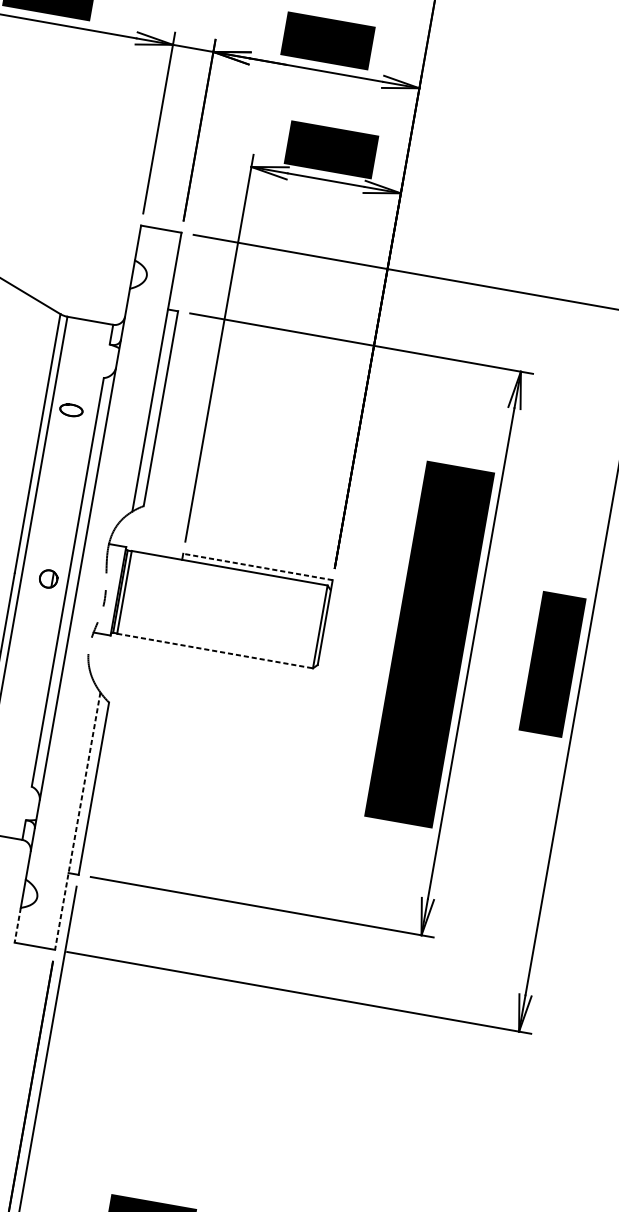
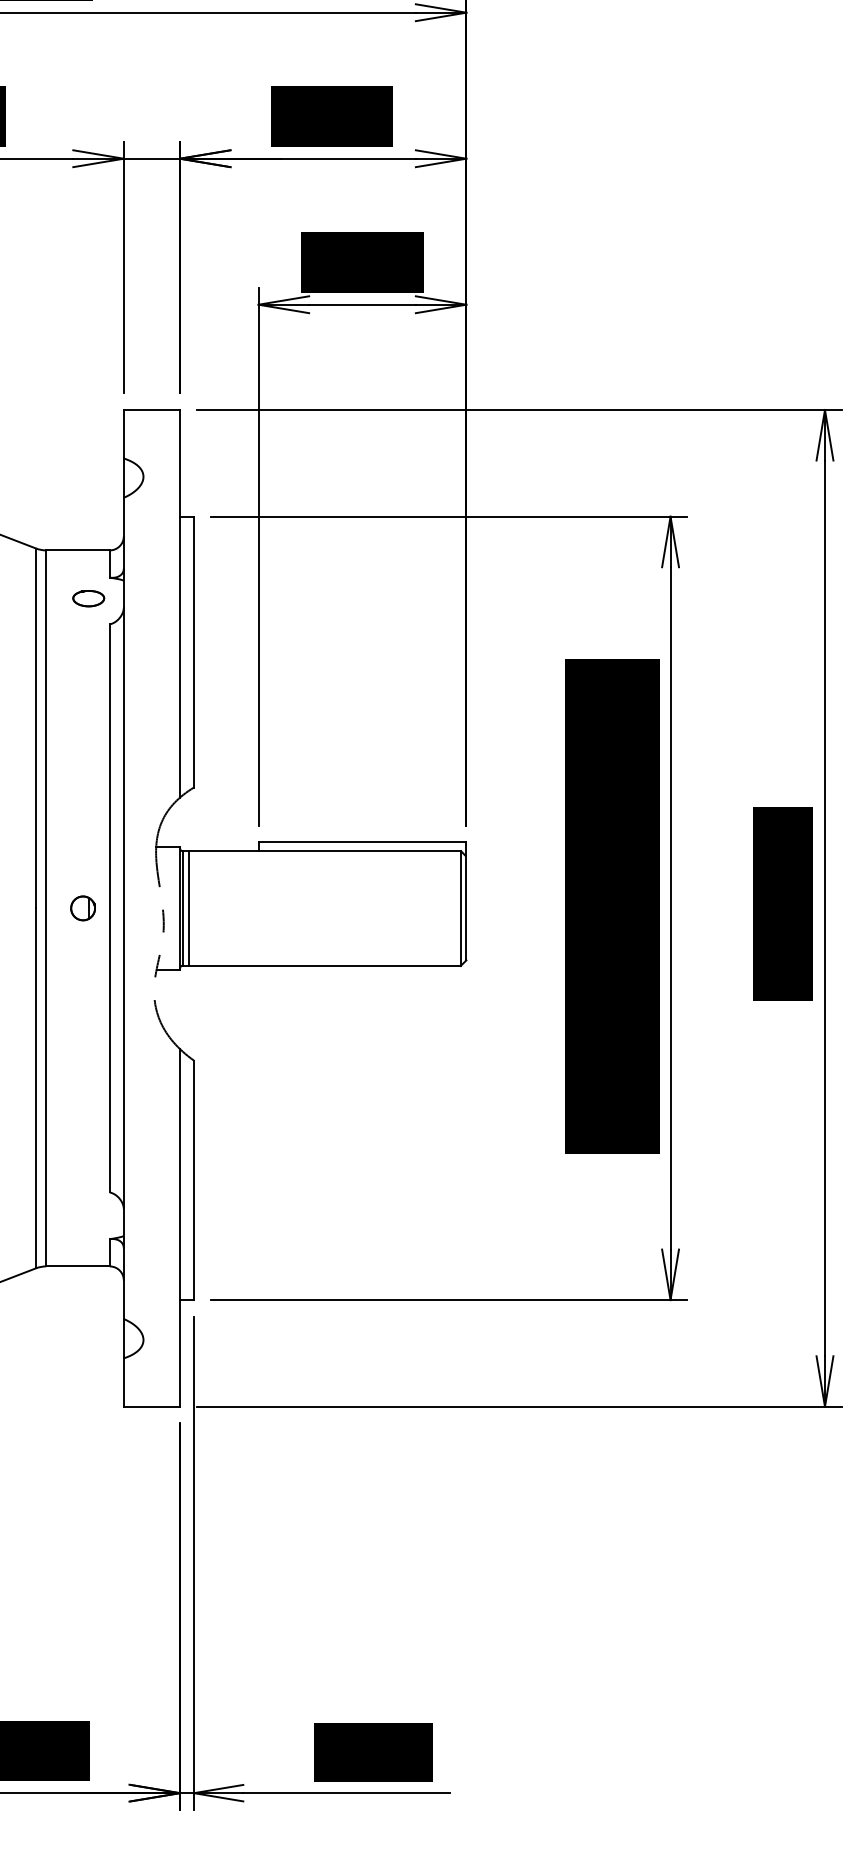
part: (71, 410) -> (88, 598), moved
line: (257, 567) -> (362, 842), dashed -> solid
line: (215, 650) -> (325, 965), dashed -> solid
line: (78, 820) -> (180, 1227), dashed -> solid
line: (17, 925) -> (123, 1383), dashed -> solid

